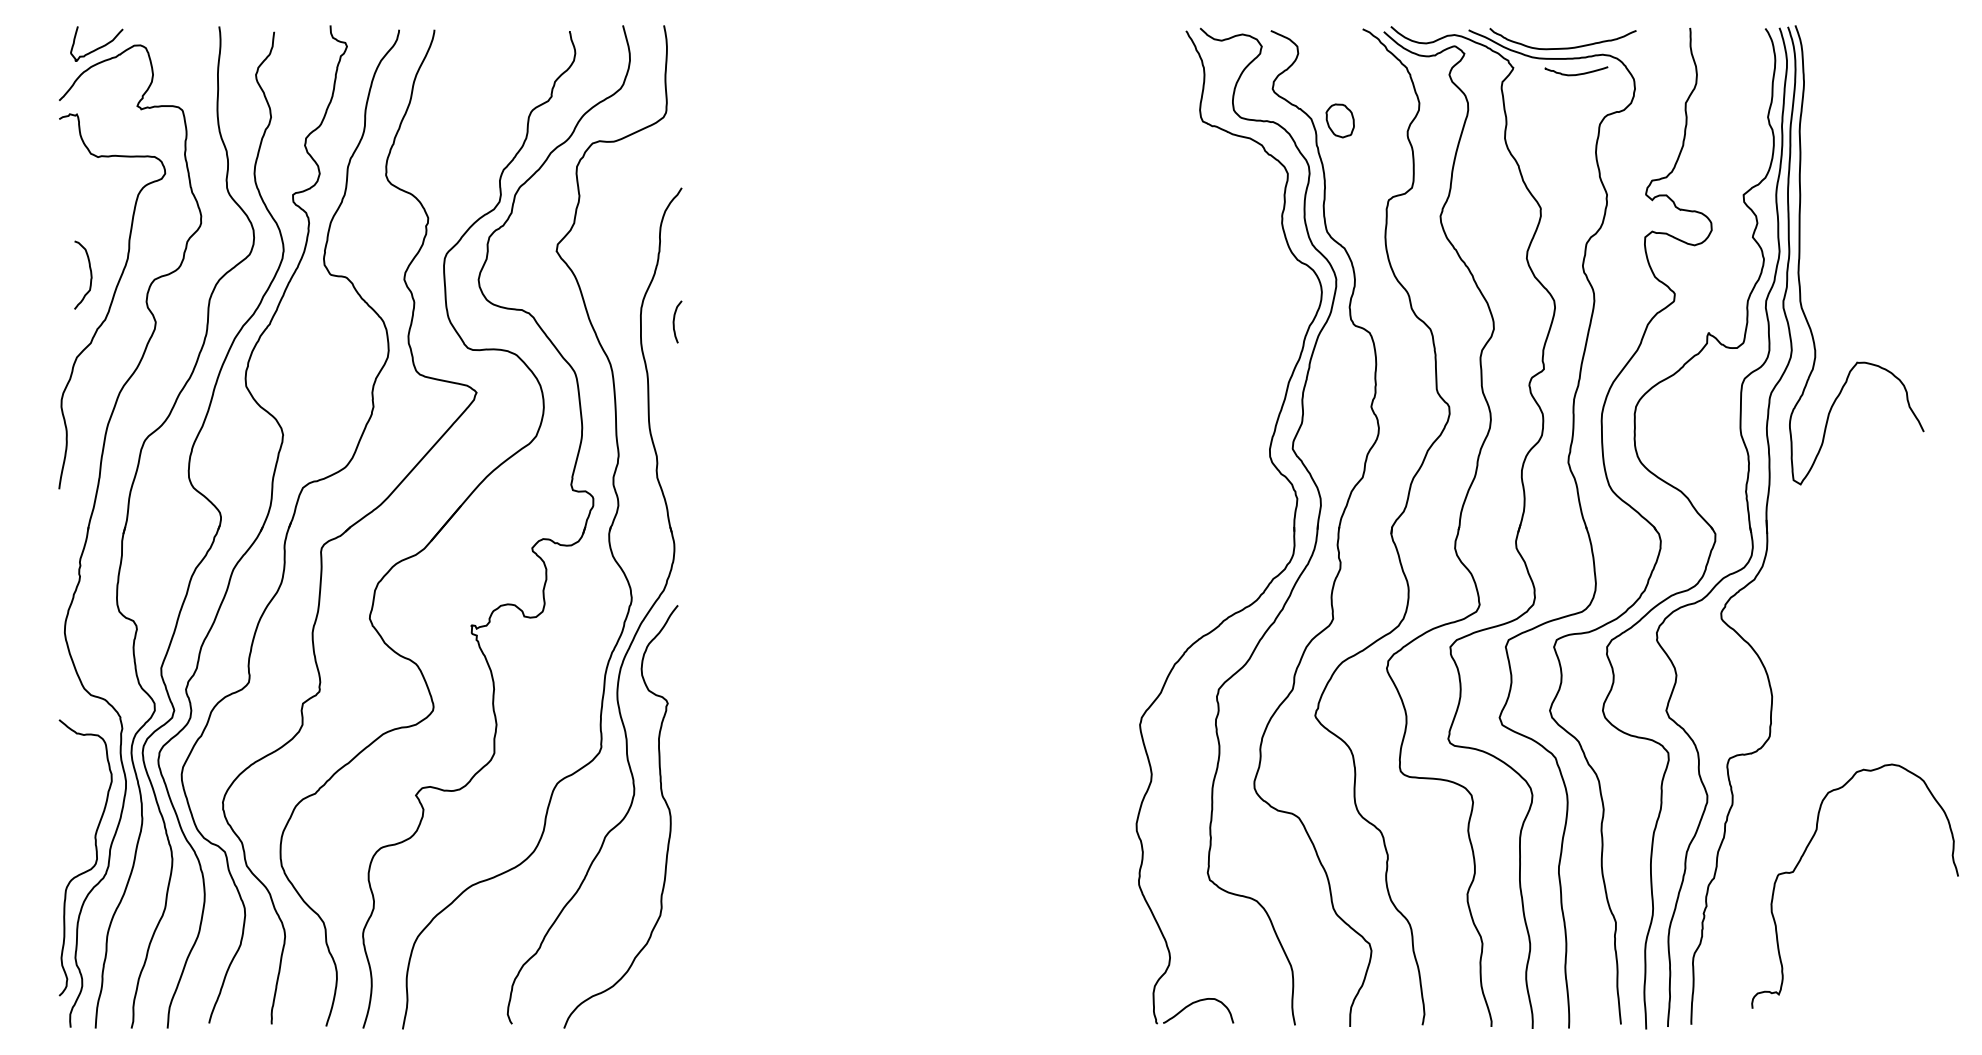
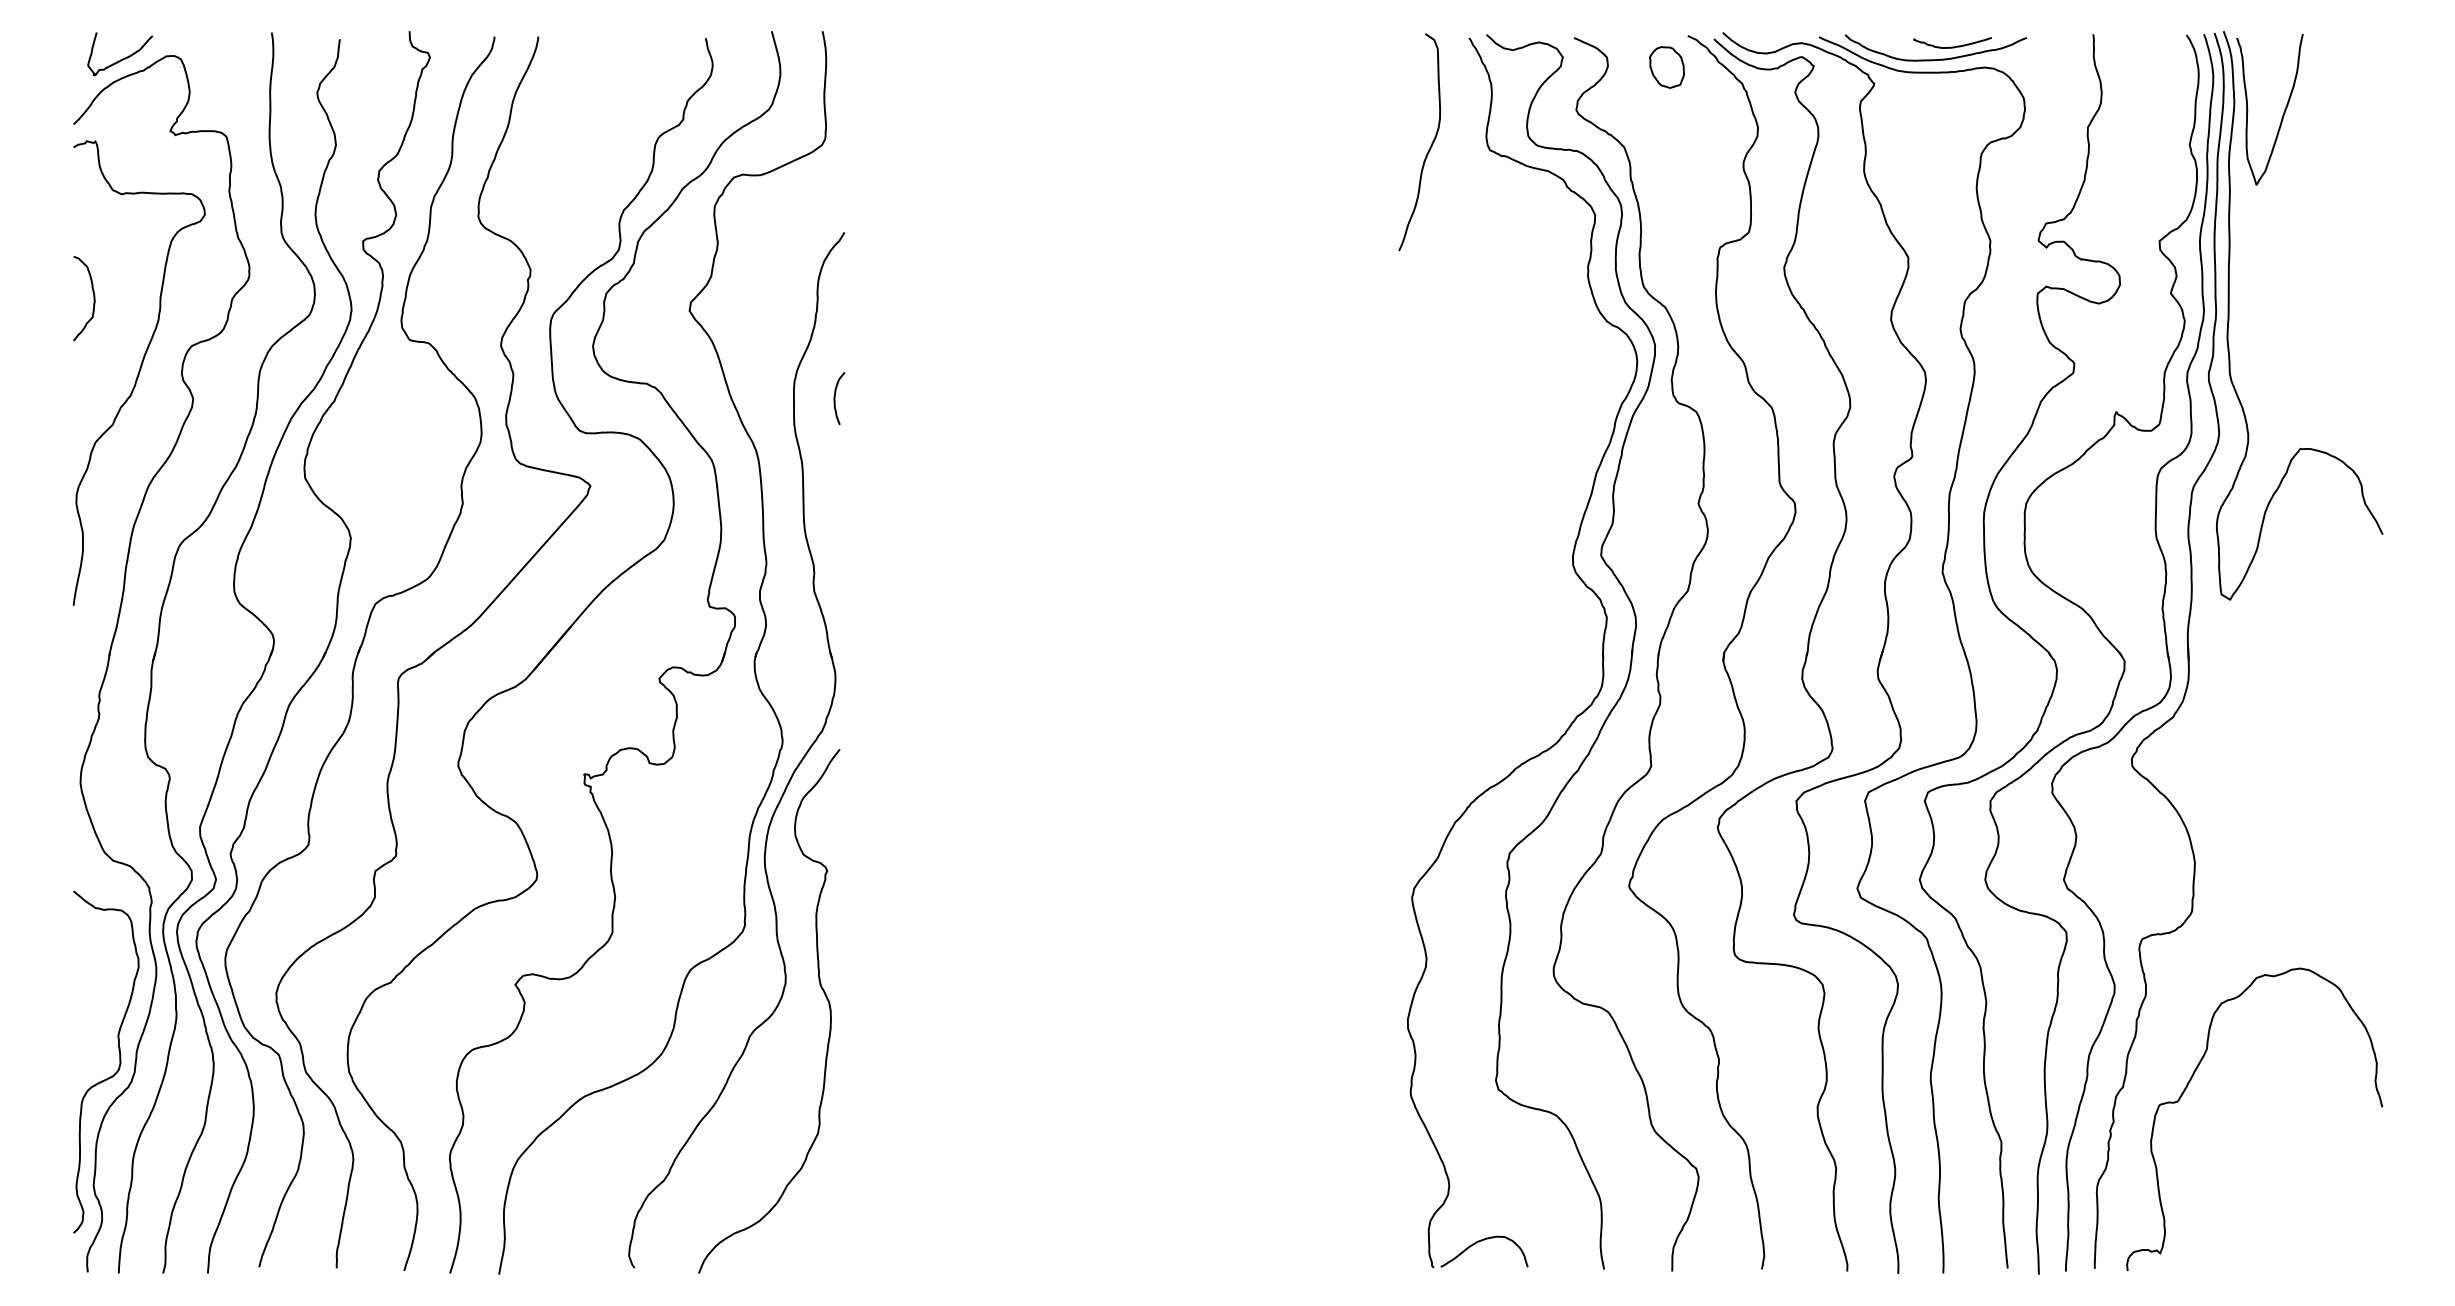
curve: (1576, 74) -> (1952, 46), moved
curve: (1842, 92) -> (2282, 114), added
curve: (1154, 119) -> (1429, 147), added
part: (1339, 120) -> (1666, 67), moved
curve: (90, 275) -> (93, 298), moved
curve: (1804, 854) -> (2191, 1080), moved

